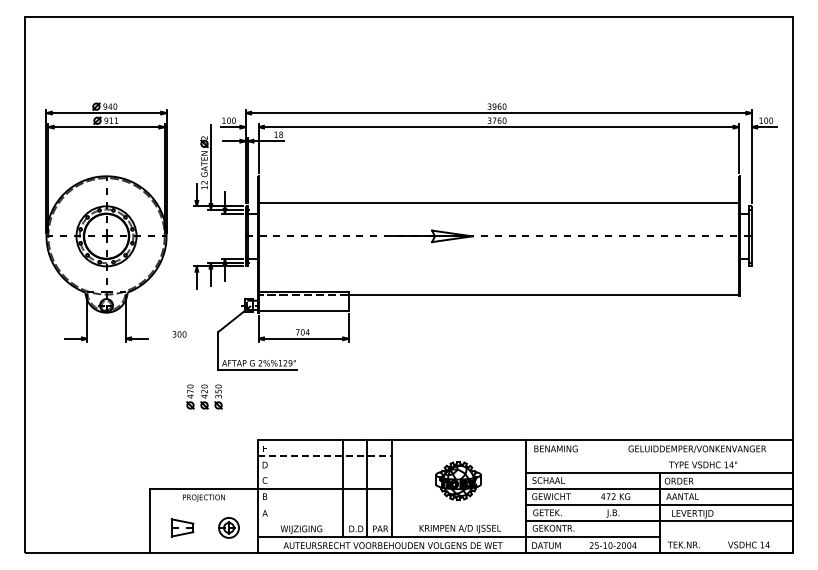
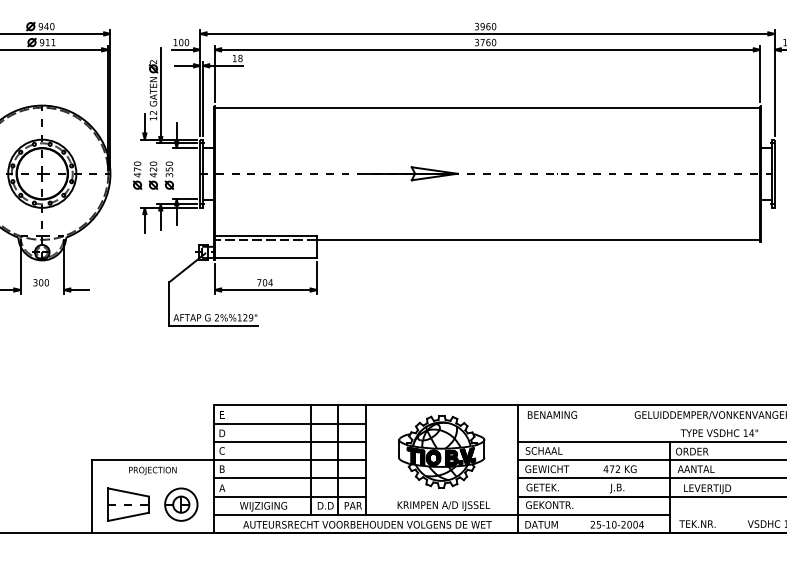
line: (498, 203) -> (487, 108), moved
text: (179, 334) -> (41, 282), moved
part: (204, 396) -> (153, 175), moved
line: (324, 456) -> (289, 423), dashed -> solid
line: (324, 472) -> (289, 441), added
part: (458, 480) -> (441, 450), size x1.67
line: (324, 504) -> (289, 478), added
line: (324, 520) -> (289, 496), added
part: (182, 527) -> (128, 504), size x1.67
part: (228, 527) -> (180, 504), size x1.43

